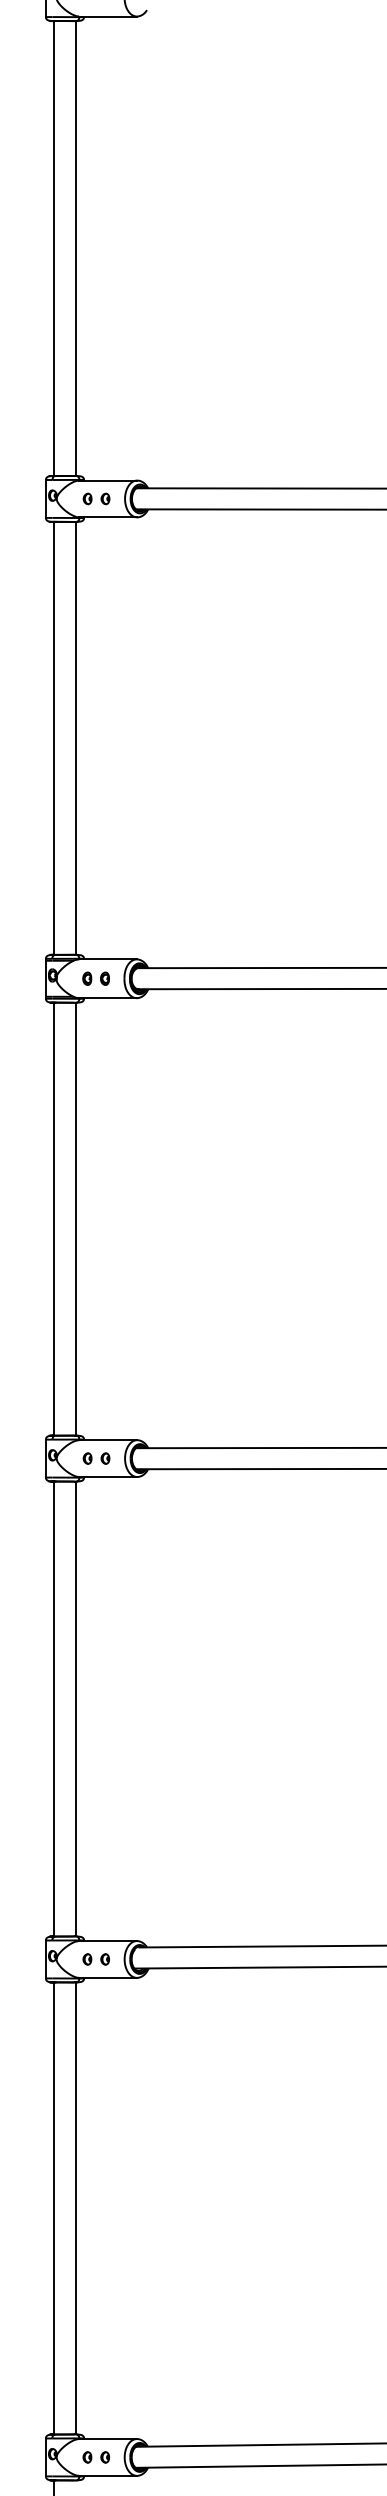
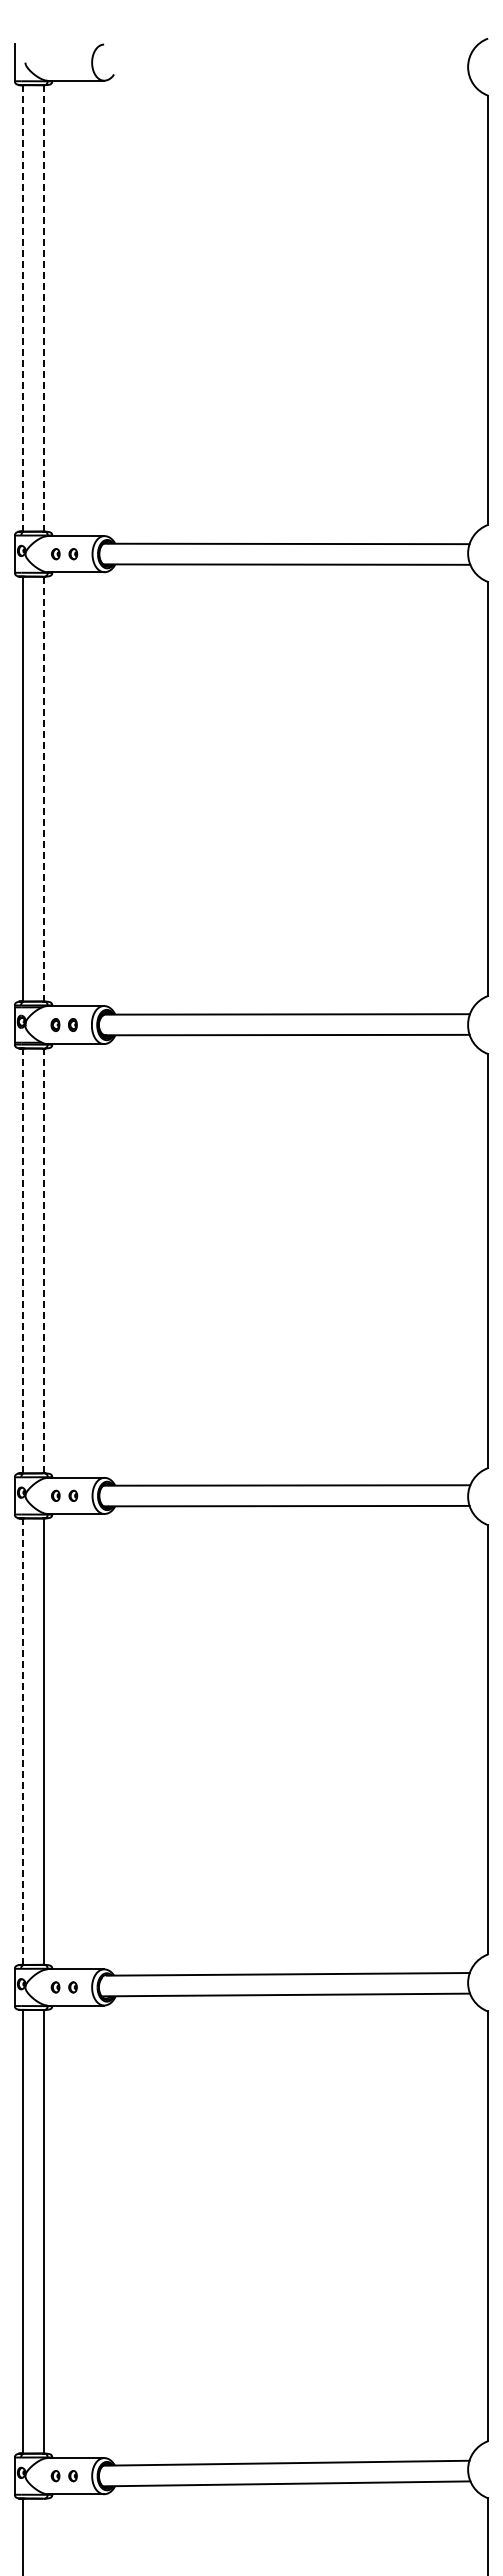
line: (75, 247) -> (43, 307), solid -> dashed
line: (54, 248) -> (23, 308), solid -> dashed
line: (75, 737) -> (43, 788), solid -> dashed
line: (54, 1218) -> (23, 1260), solid -> dashed
line: (75, 1218) -> (43, 1260), solid -> dashed
line: (54, 1709) -> (23, 1742), solid -> dashed

